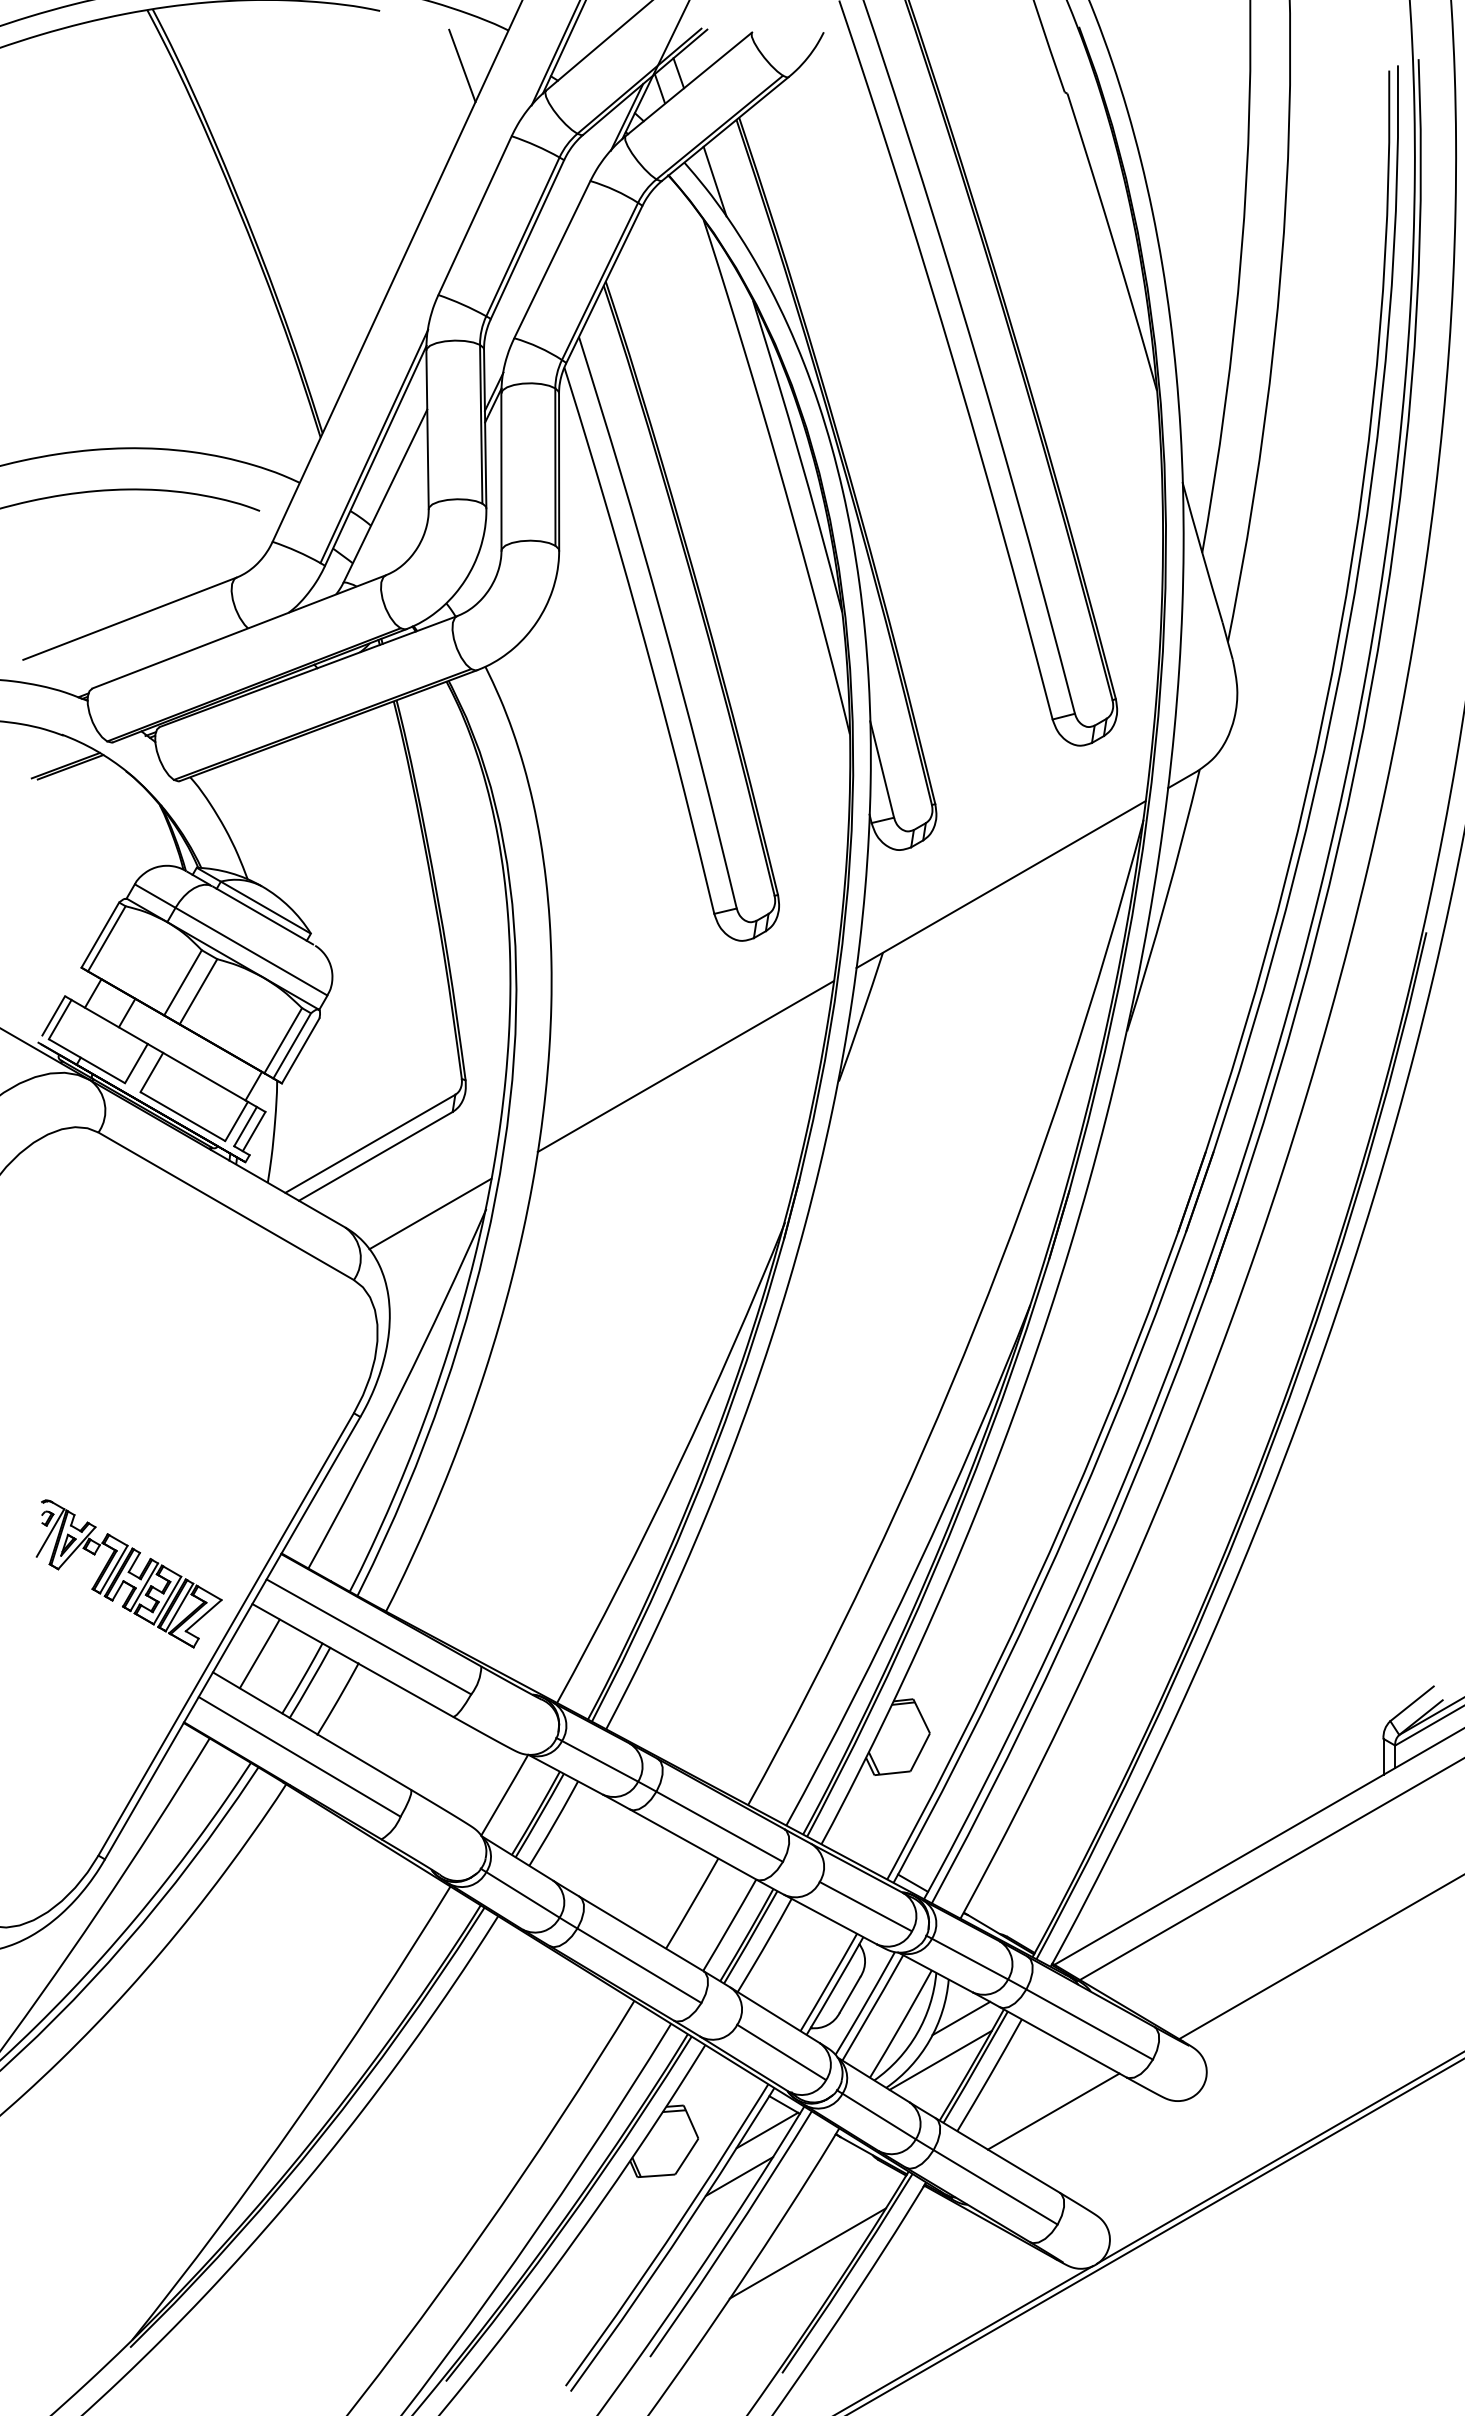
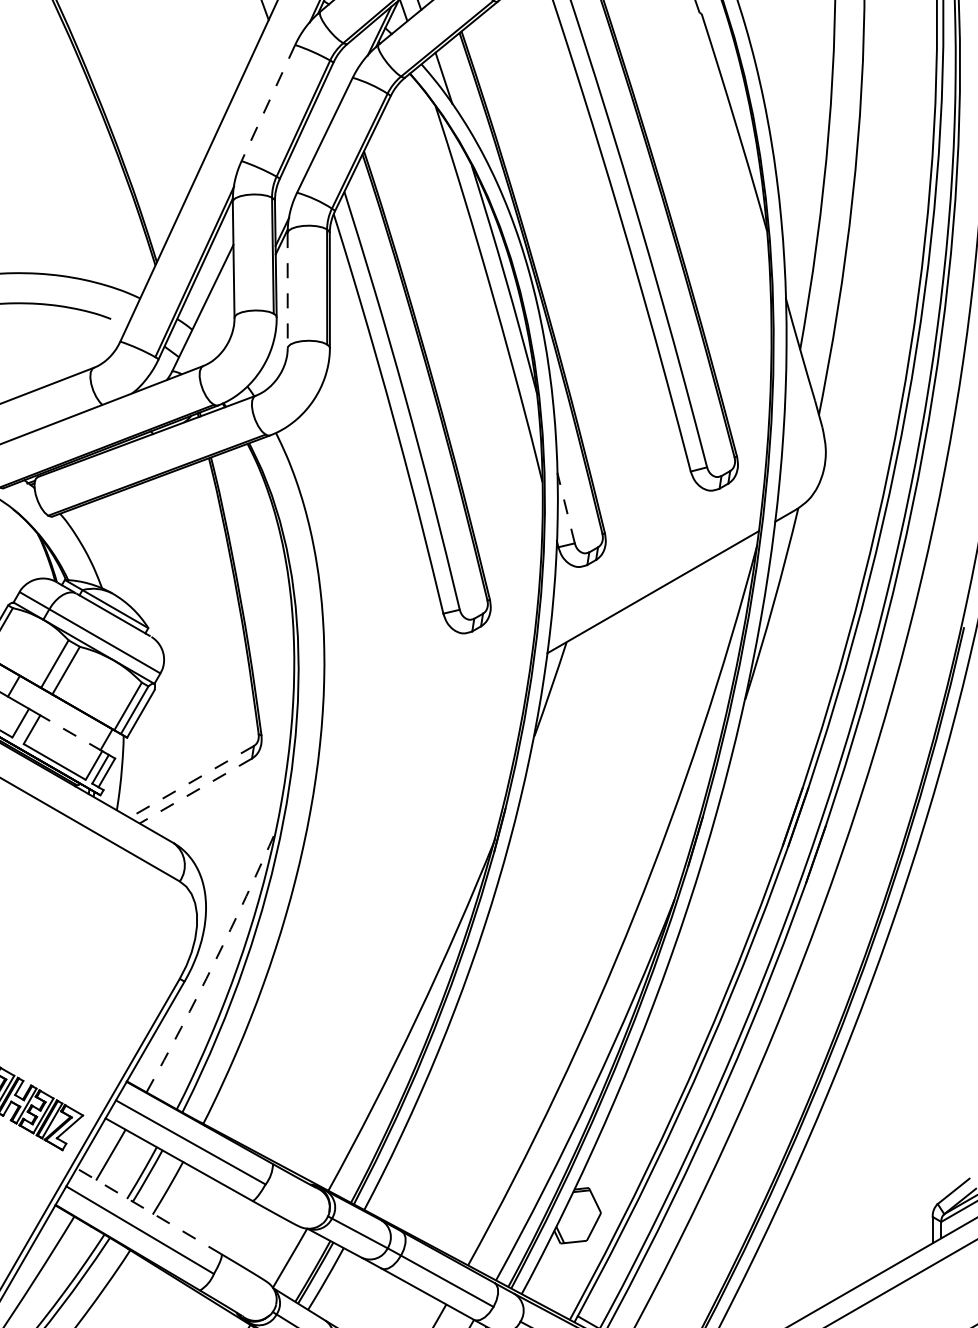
line: (474, 216) -> (267, 103), solid -> dashed
line: (501, 472) -> (287, 290), solid -> dashed
line: (882, 769) -> (566, 508), solid -> dashed
line: (685, 1066) -> (422, 725), removed
line: (205, 1077) -> (71, 733), solid -> dashed
line: (369, 1144) -> (191, 782), solid -> dashed
line: (375, 1156) -> (195, 791), solid -> dashed
line: (430, 1213) -> (235, 832), removed
arc: (401, 1390) -> (214, 962), solid -> dashed
line: (311, 1730) -> (148, 1210), solid -> dashed

